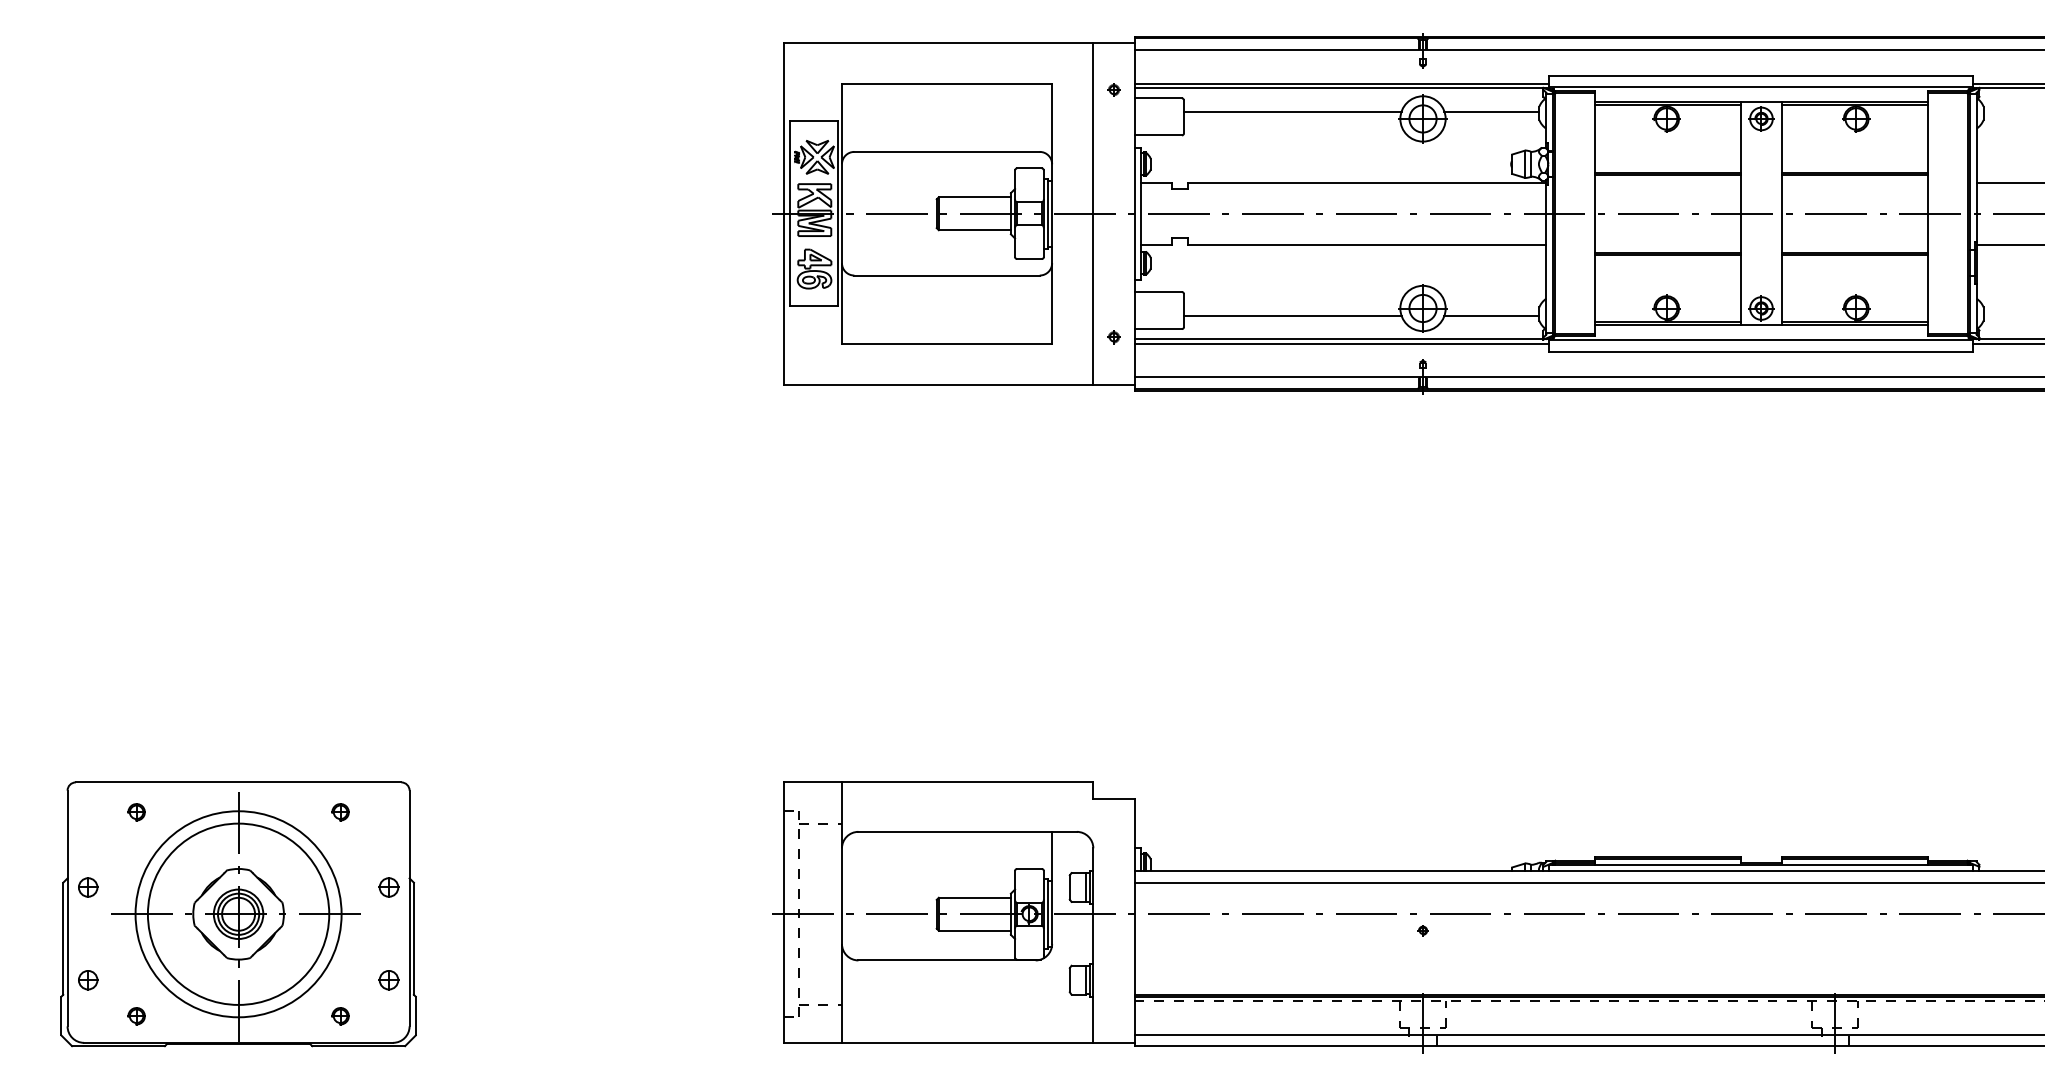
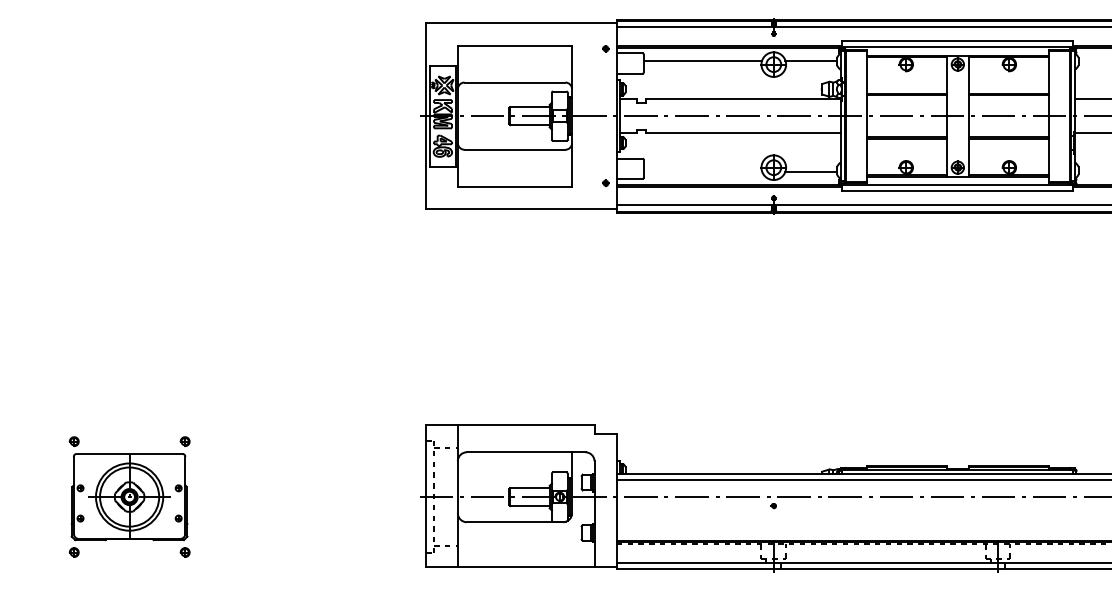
line: (1093, 214) -> (594, 116), removed
line: (1291, 315) -> (702, 171), removed
part: (238, 913) -> (129, 496), size x0.6

